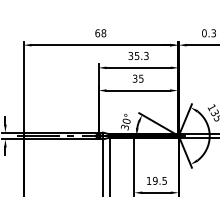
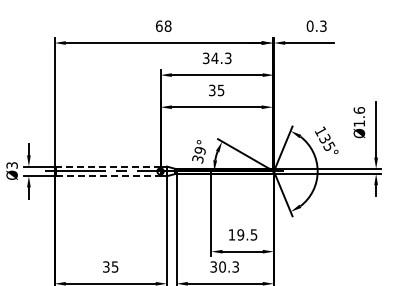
text: (136, 56) -> (214, 58), 35.3 -> 34.3
text: (126, 121) -> (199, 151), 30° -> 39°
line: (61, 132) -> (107, 166), solid -> dashed
line: (61, 139) -> (108, 176), solid -> dashed

